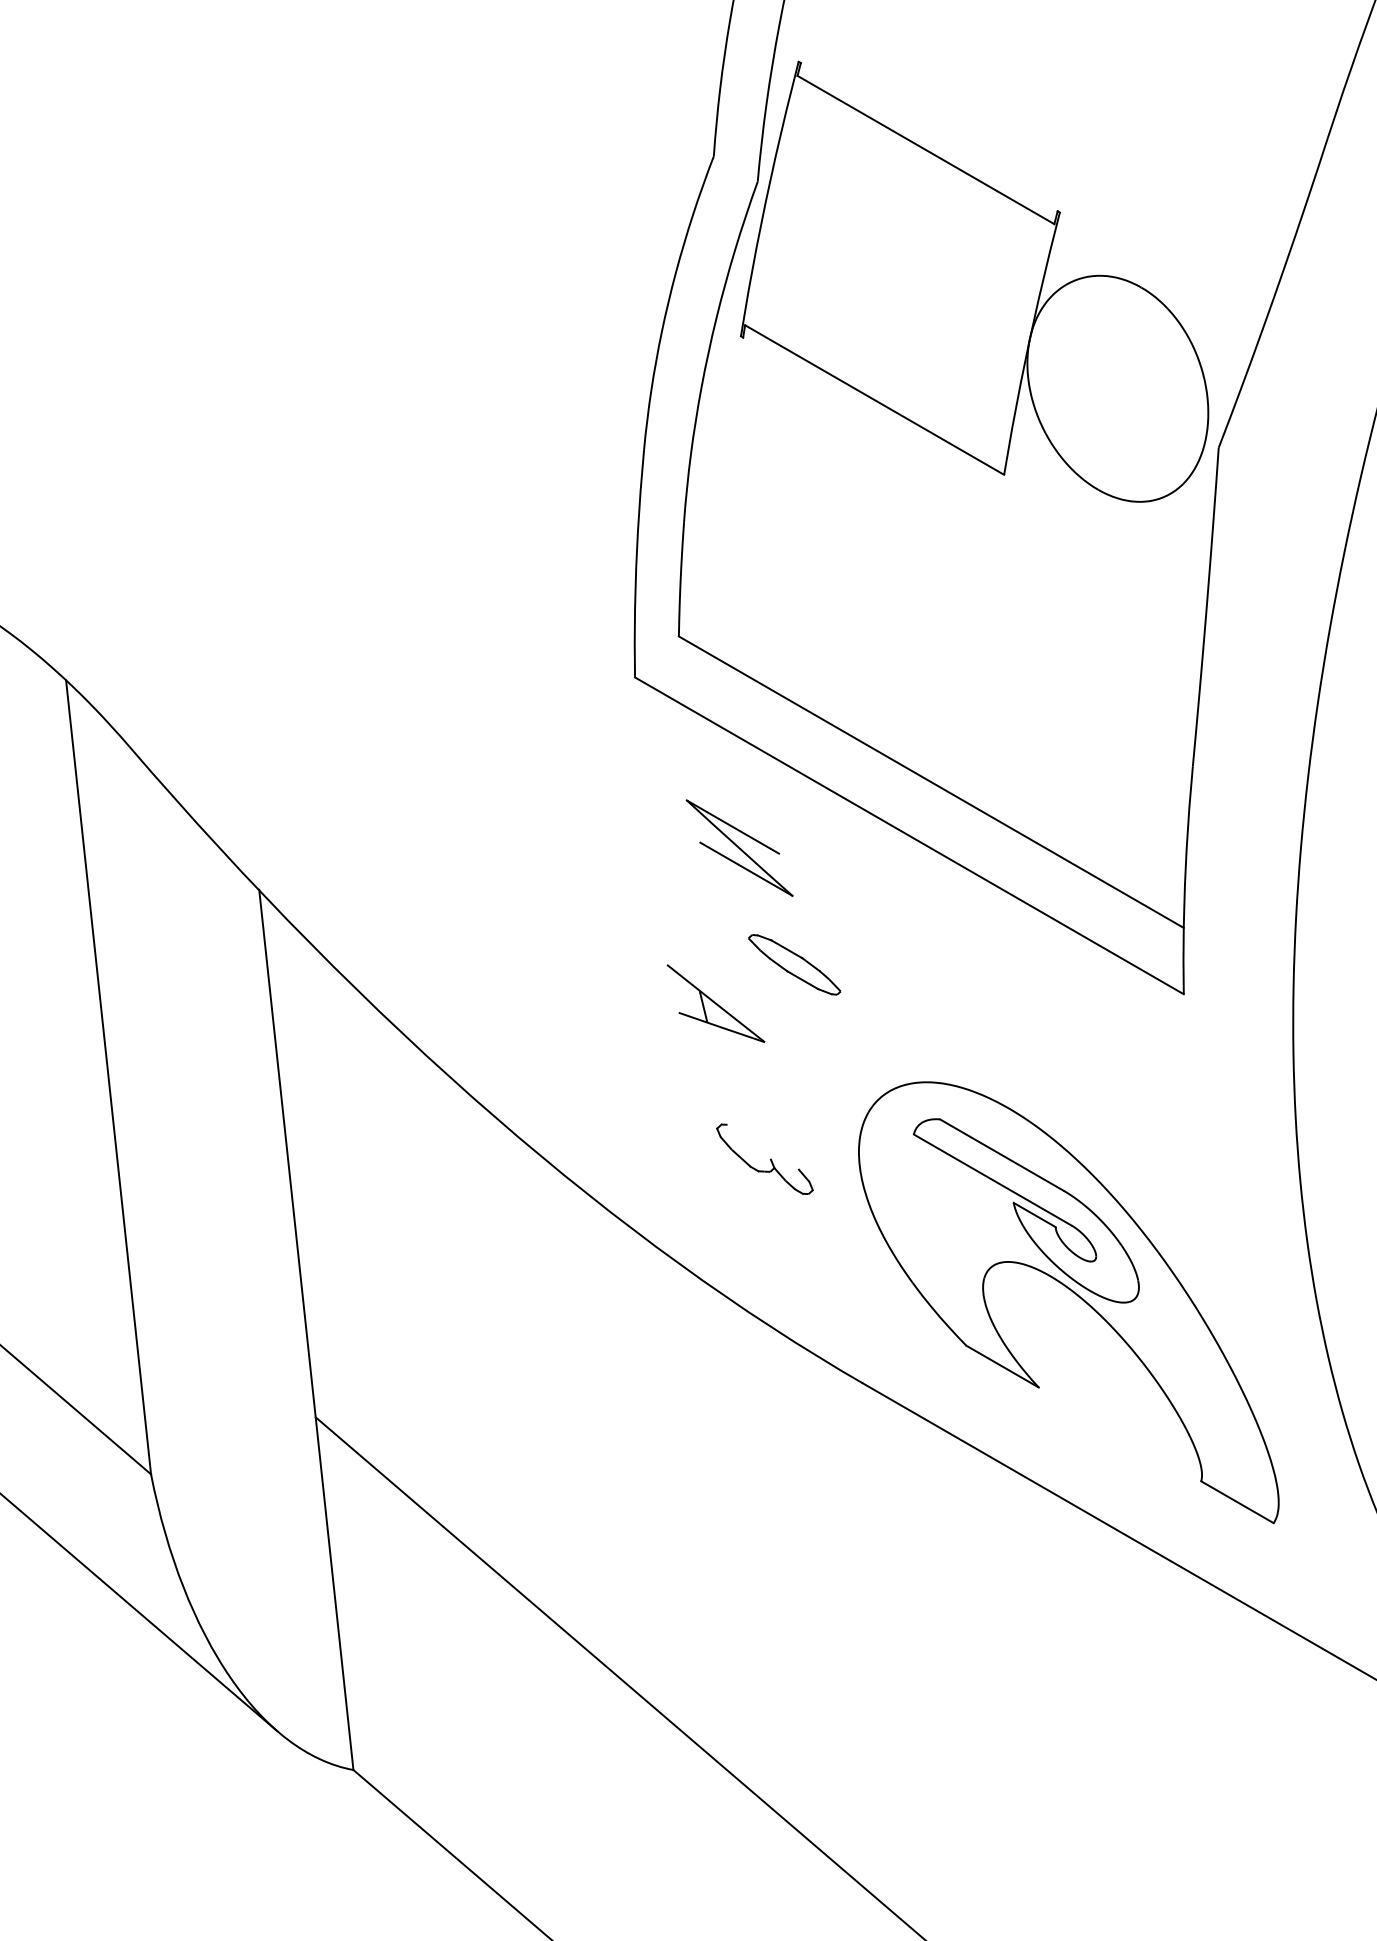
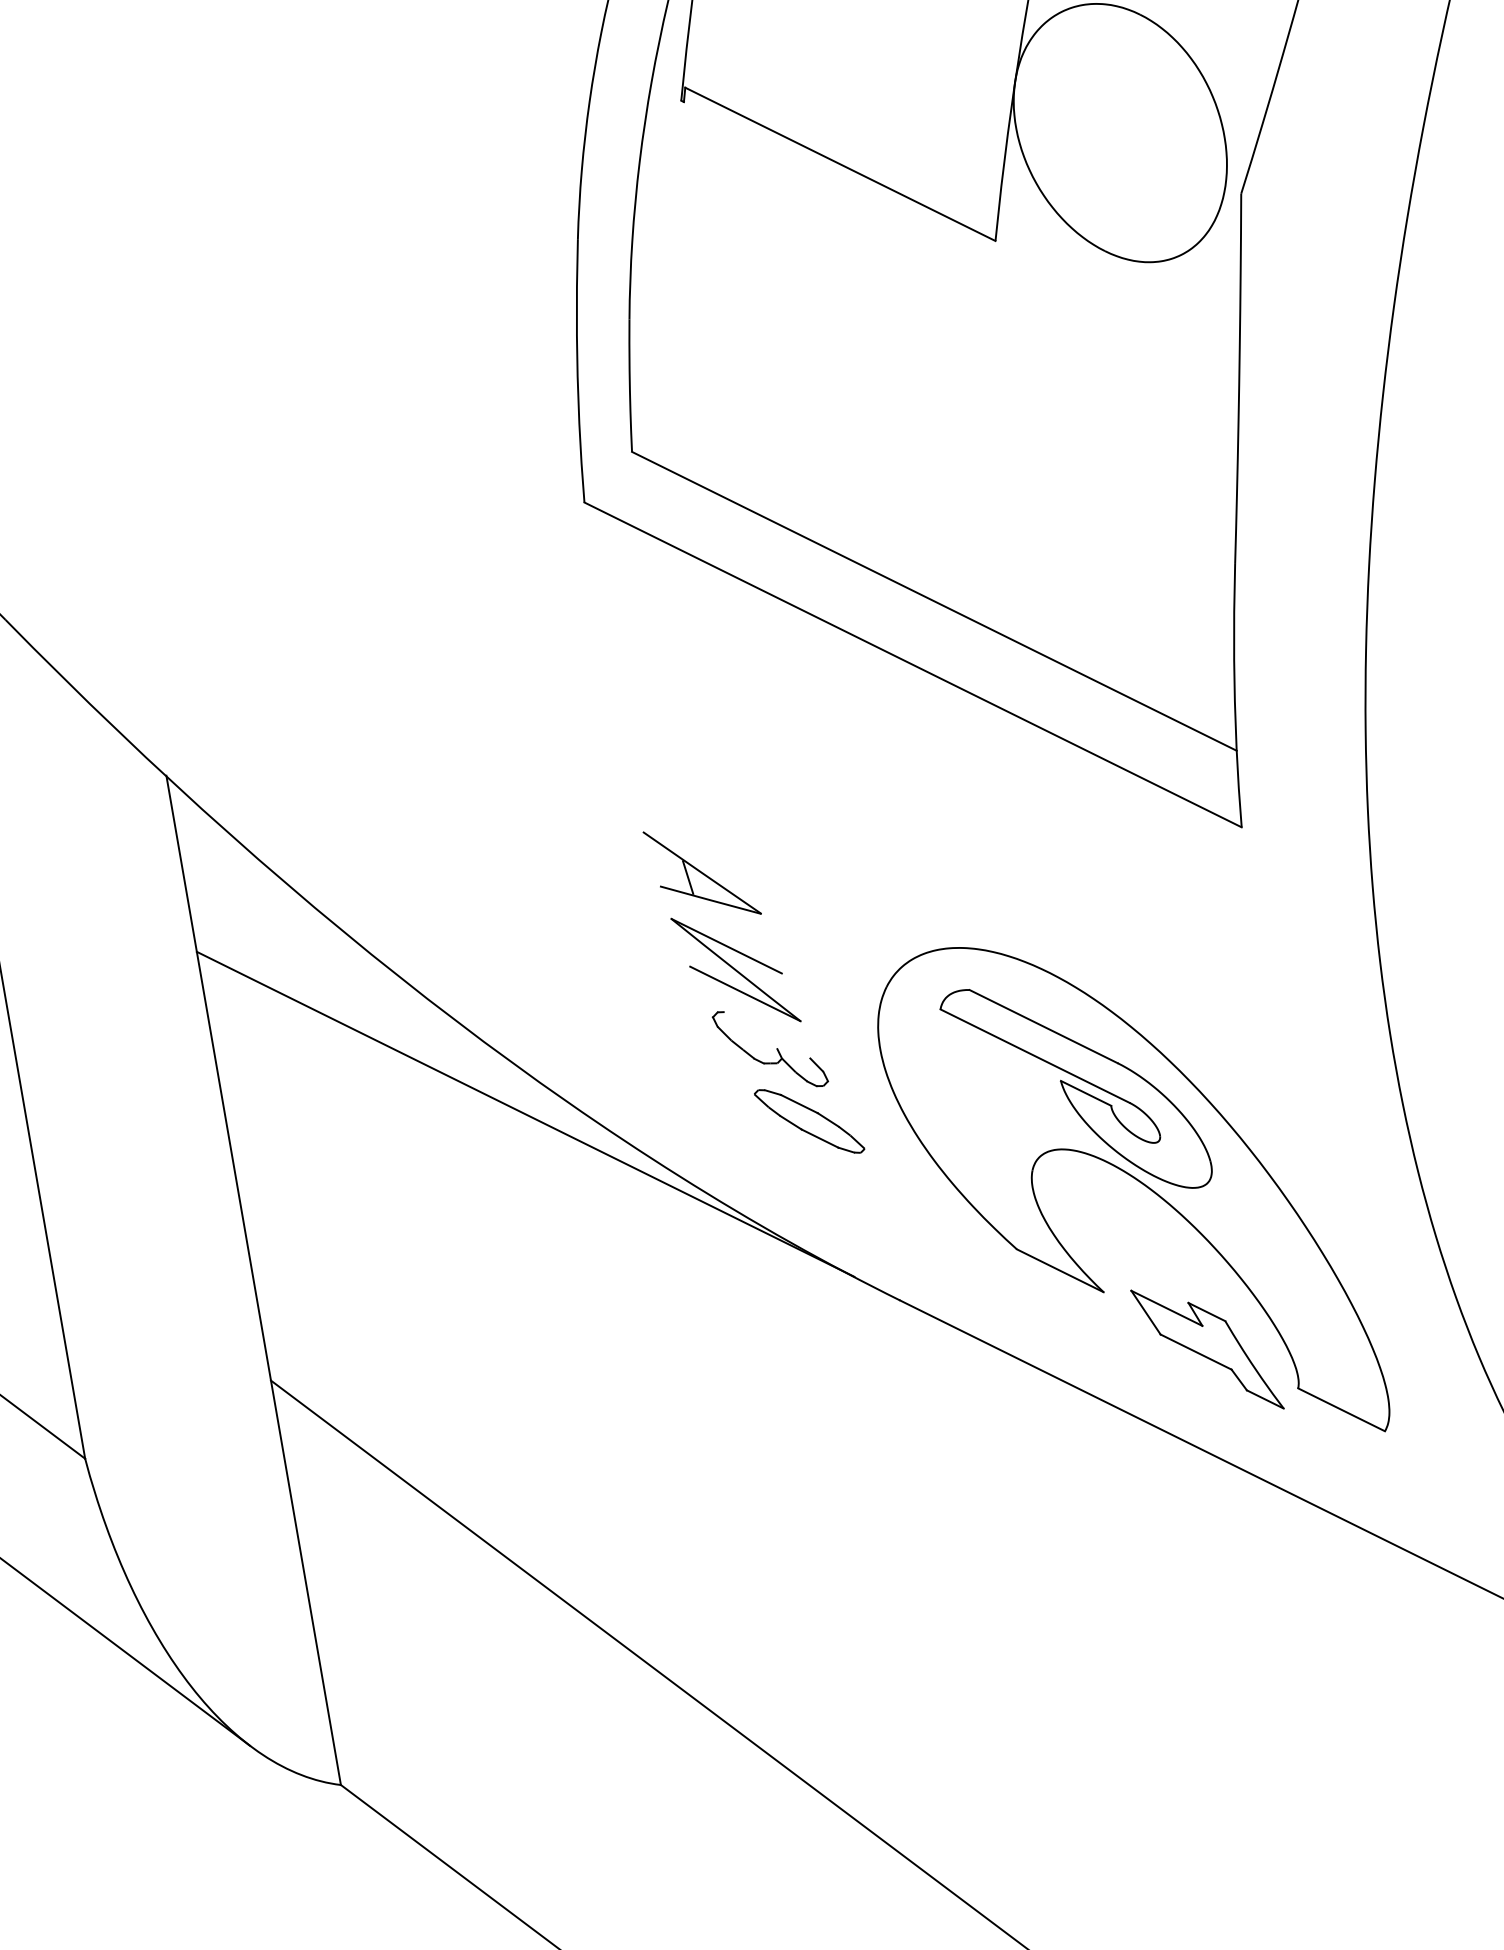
part: (739, 847) -> (735, 969), moved
part: (794, 964) -> (809, 1121), moved
line: (549, 1201) -> (524, 1113), added
part: (1124, 1442) -> (1206, 1349), added

